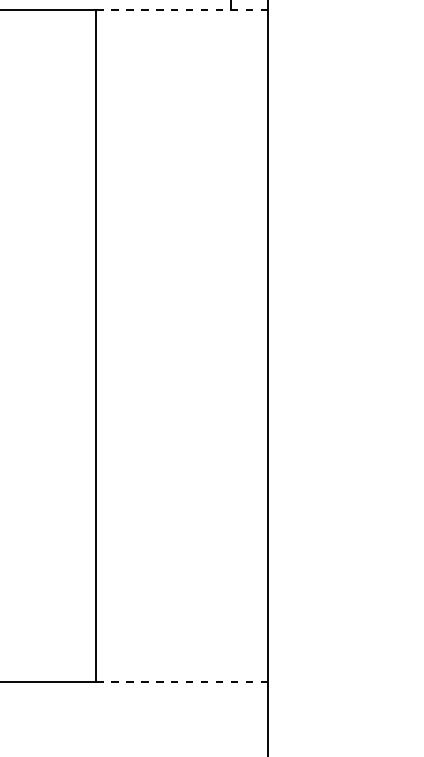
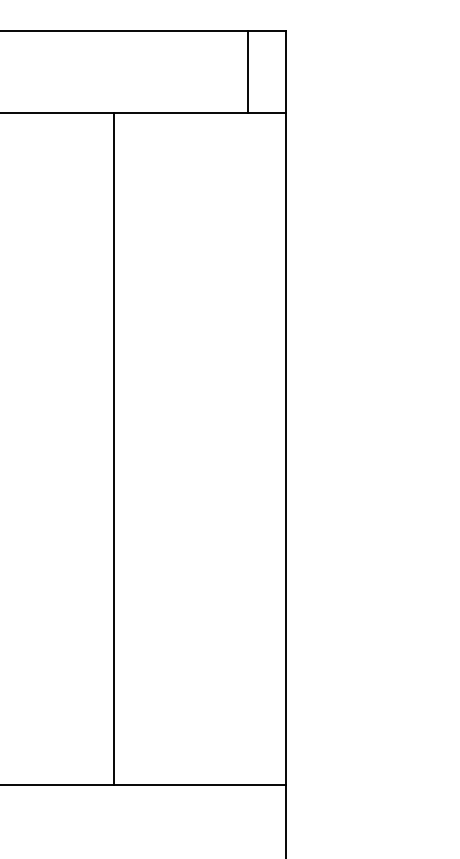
line: (181, 10) -> (199, 113), dashed -> solid
line: (181, 682) -> (199, 785), dashed -> solid

